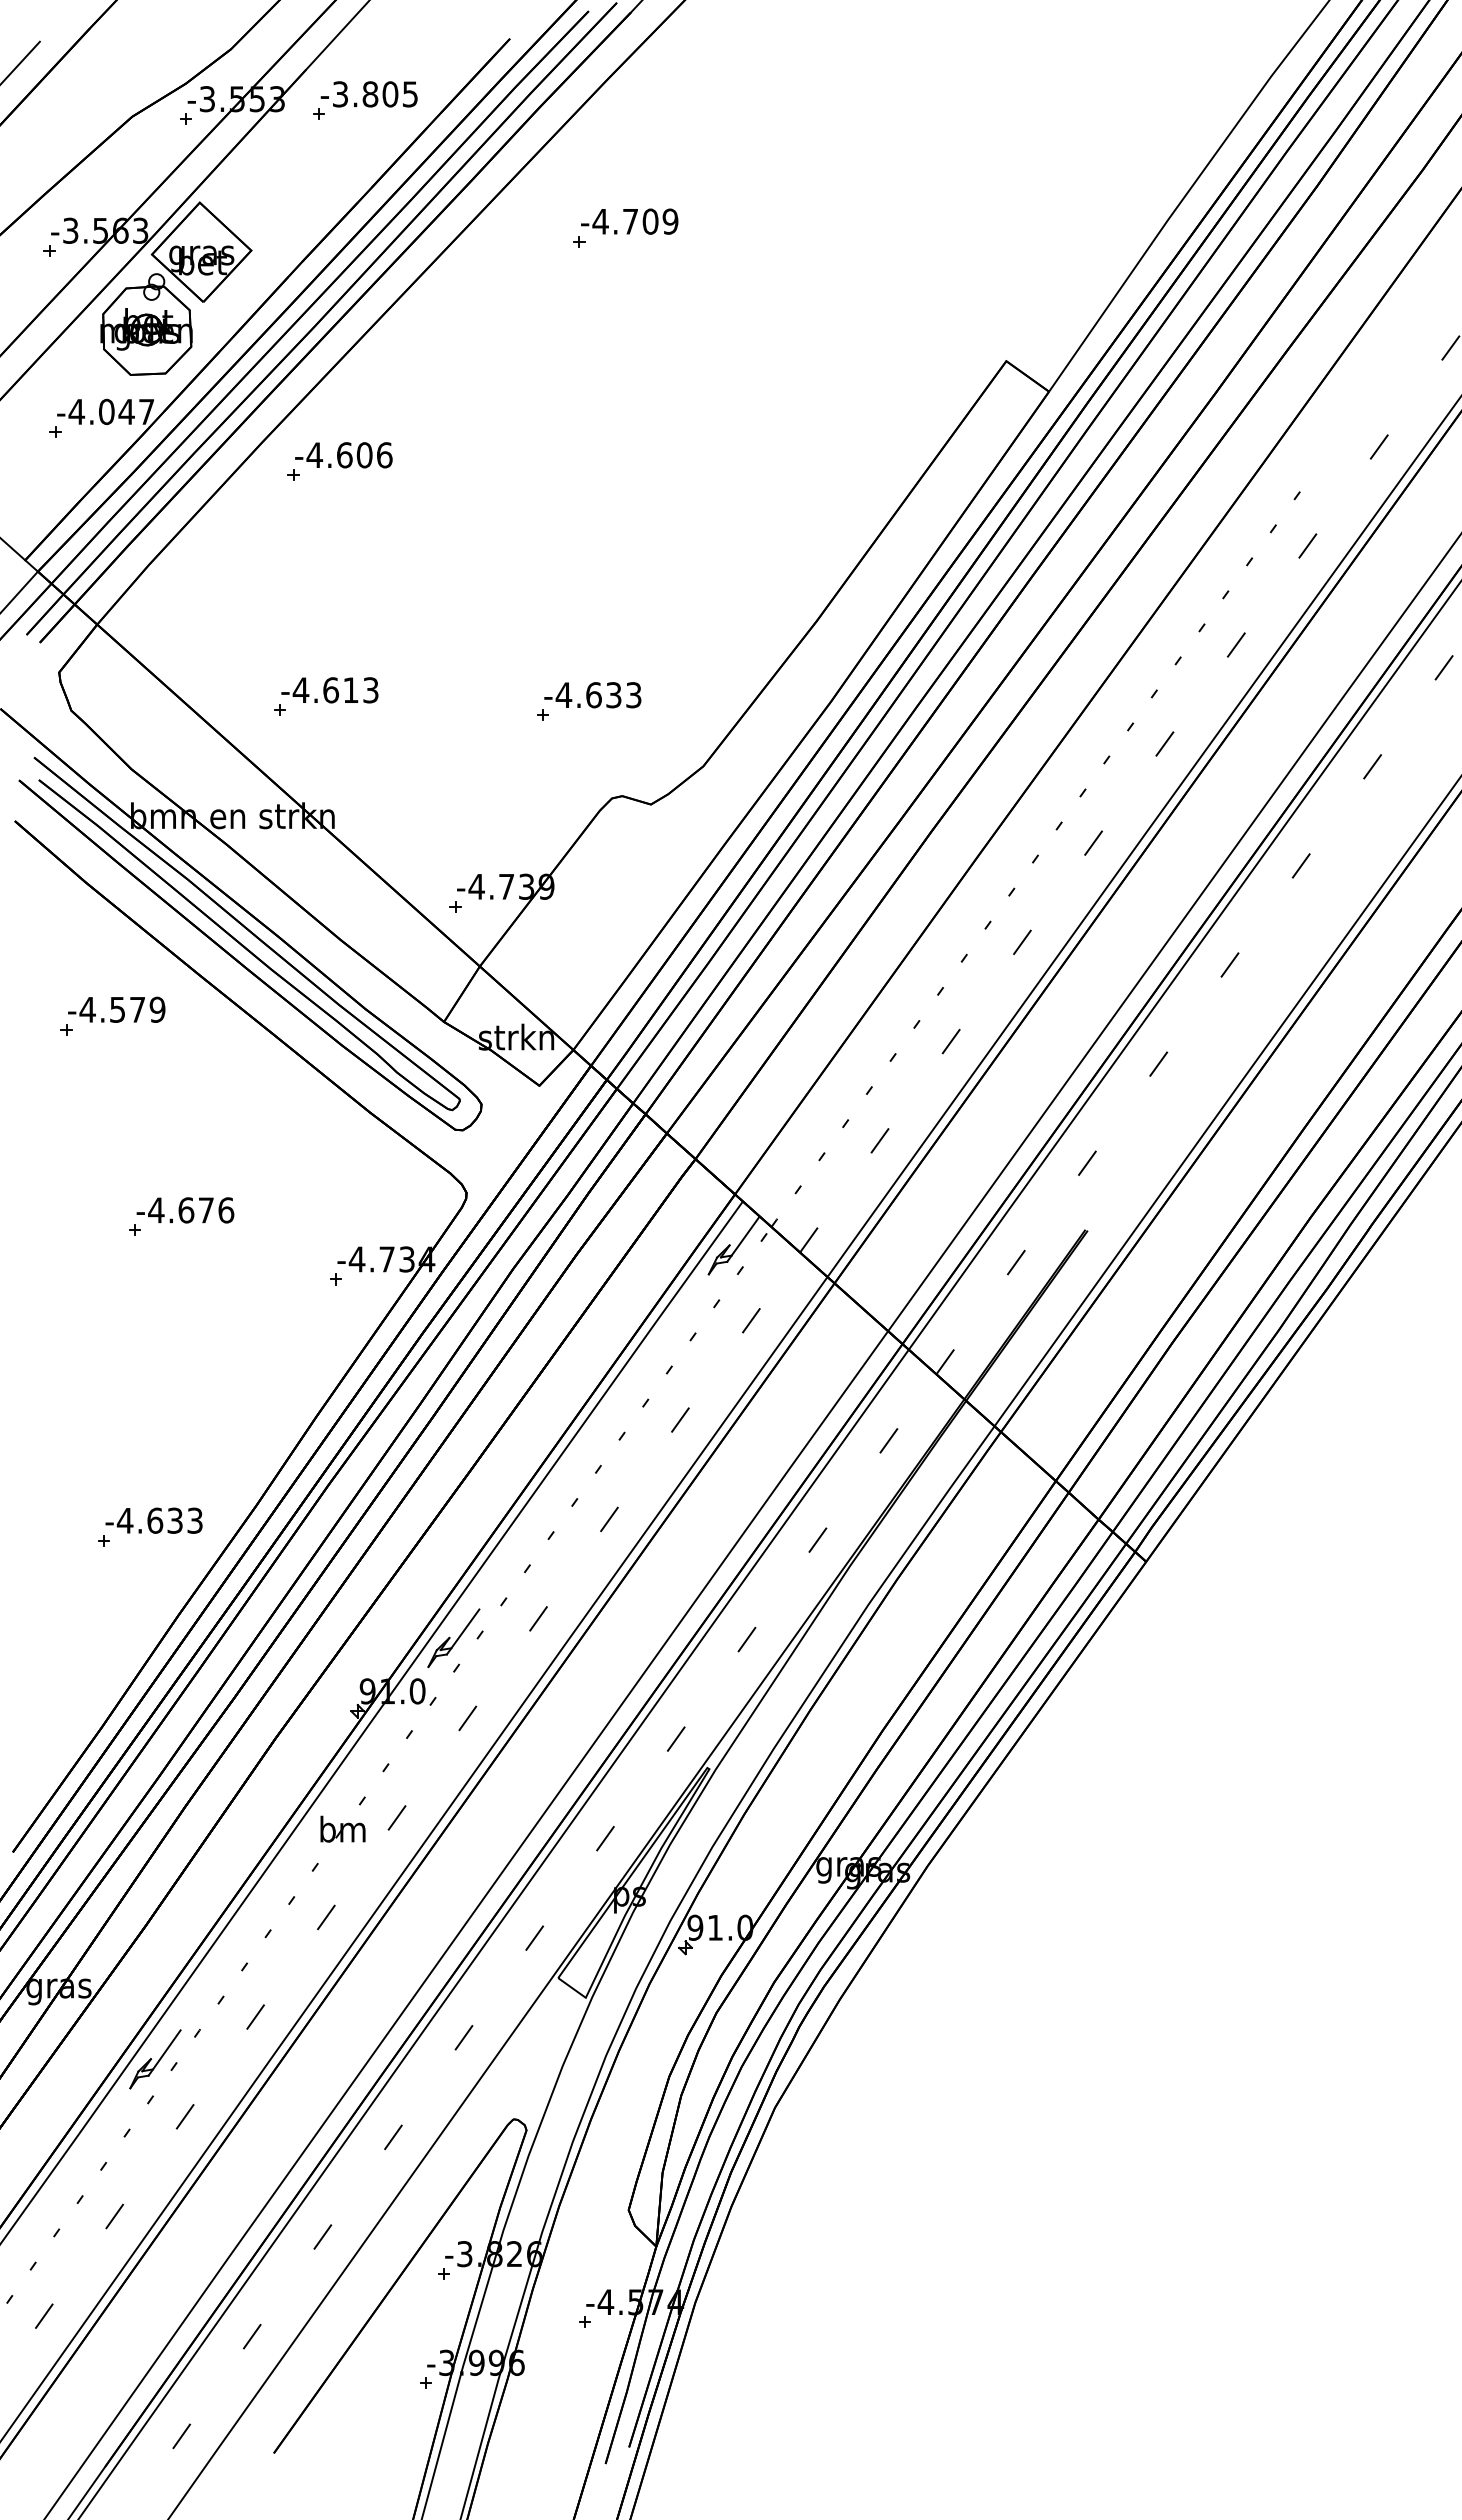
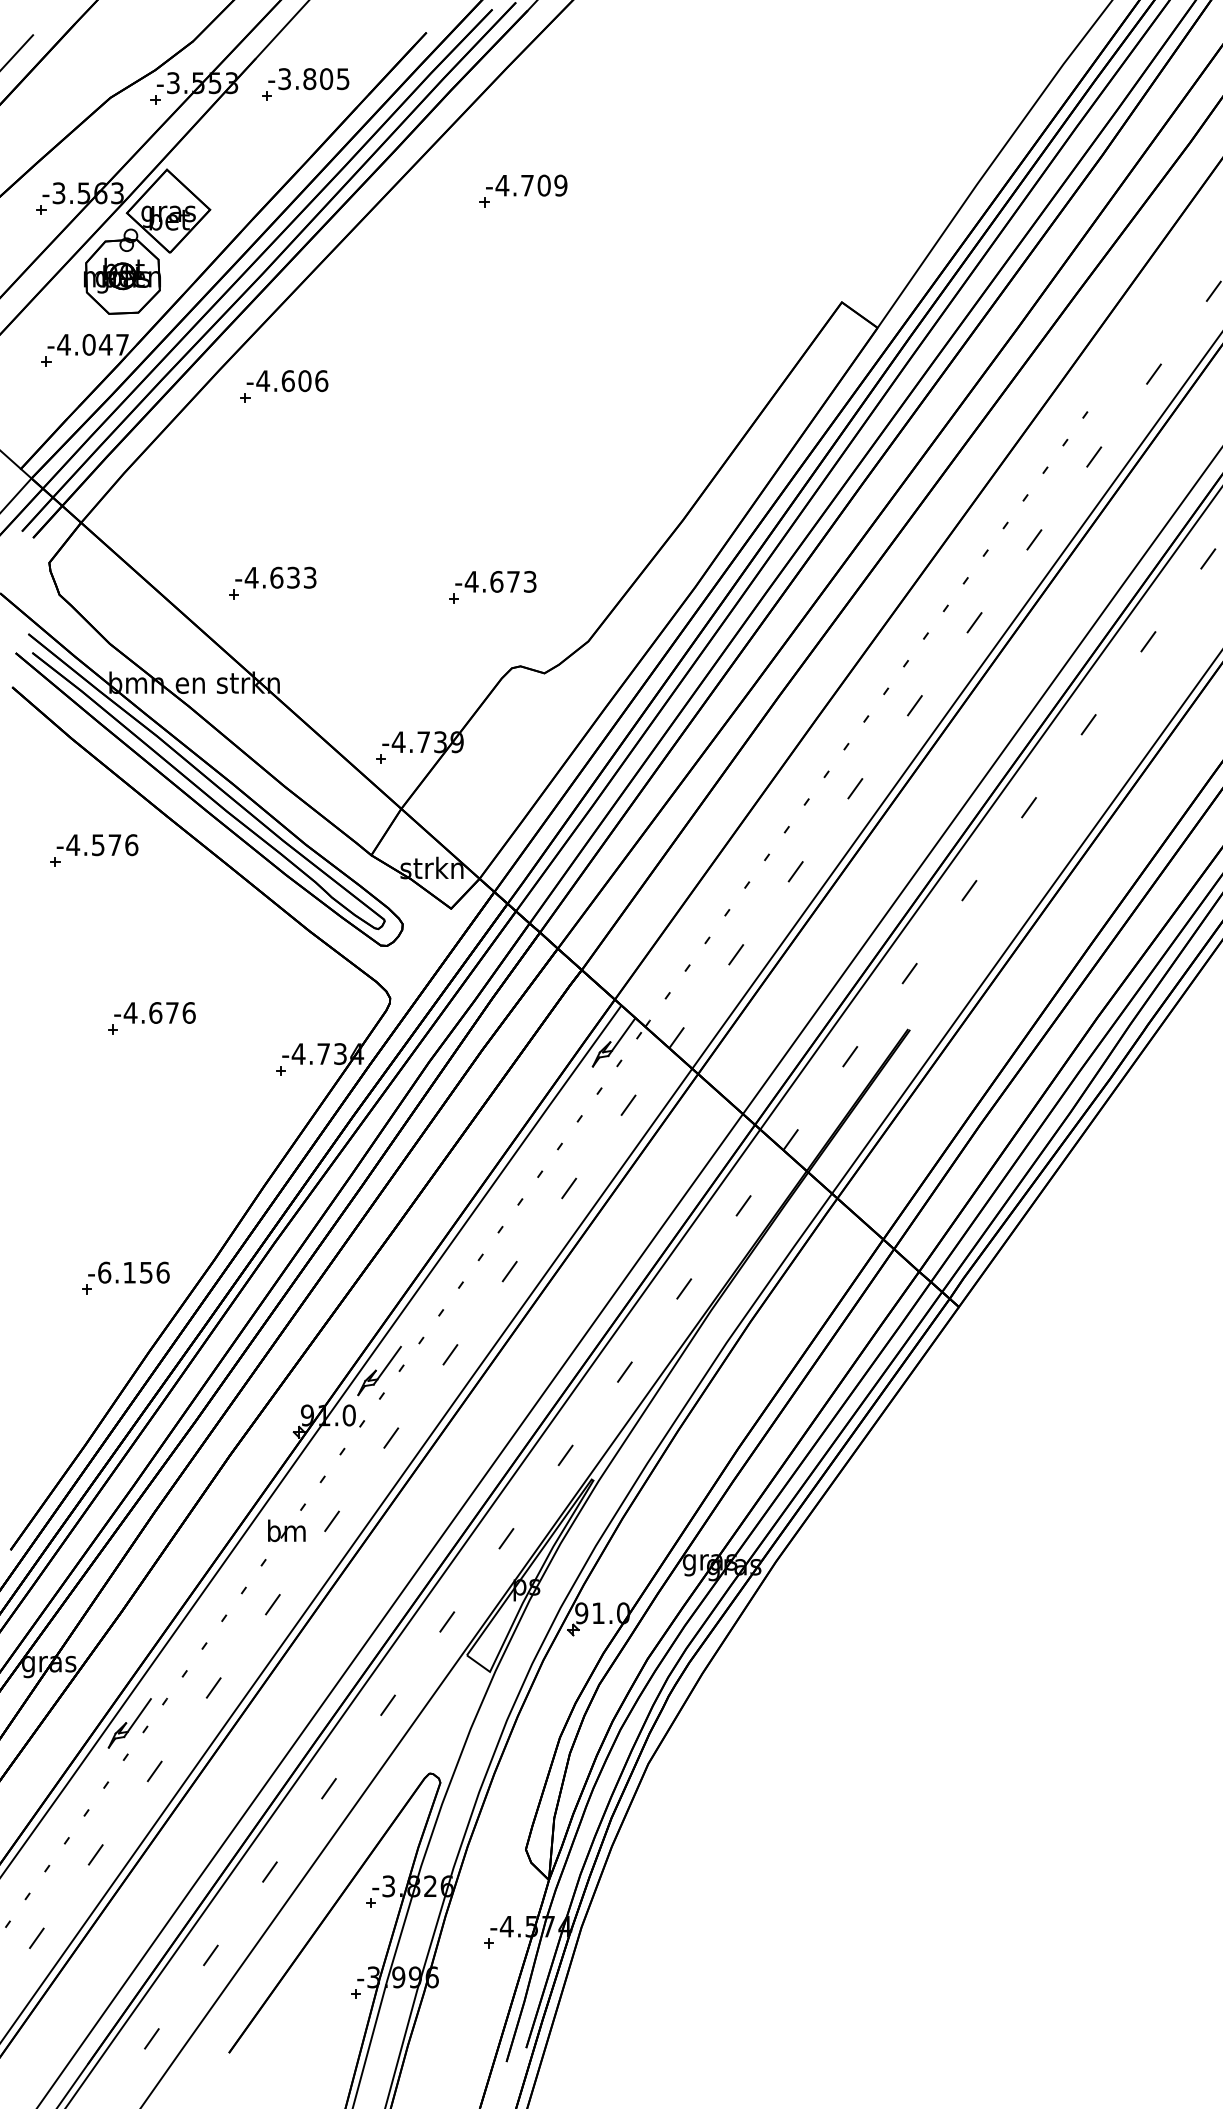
text: (350, 690) -> (293, 577), -4.613 -> -4.633
text: (613, 695) -> (513, 582), -4.633 -> -4.673
text: (157, 1009) -> (131, 844), -4.579 -> -4.576
text: (159, 1520) -> (133, 1272), -4.633 -> -6.156

